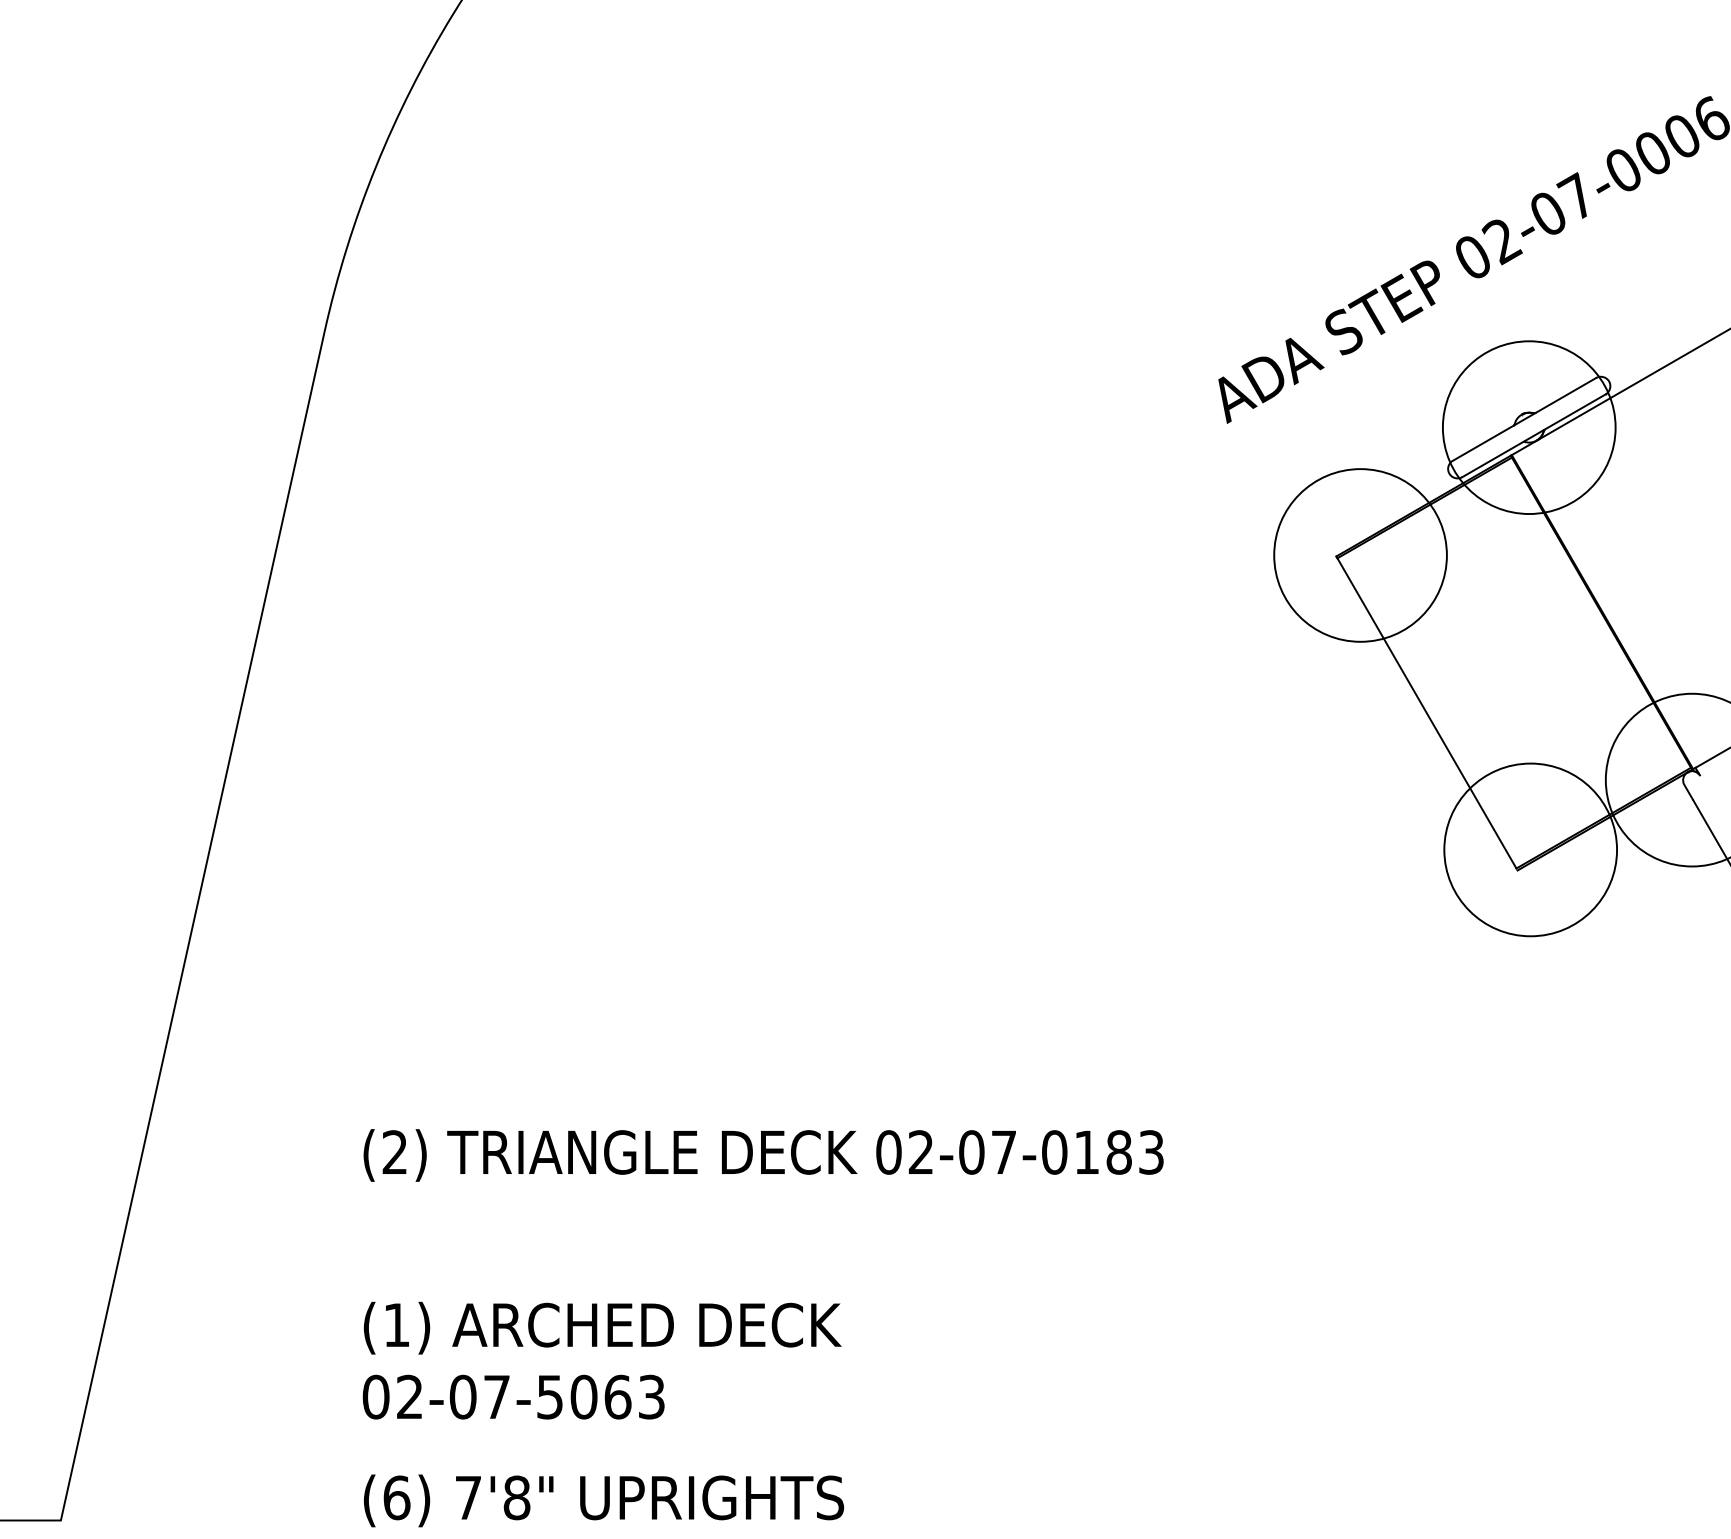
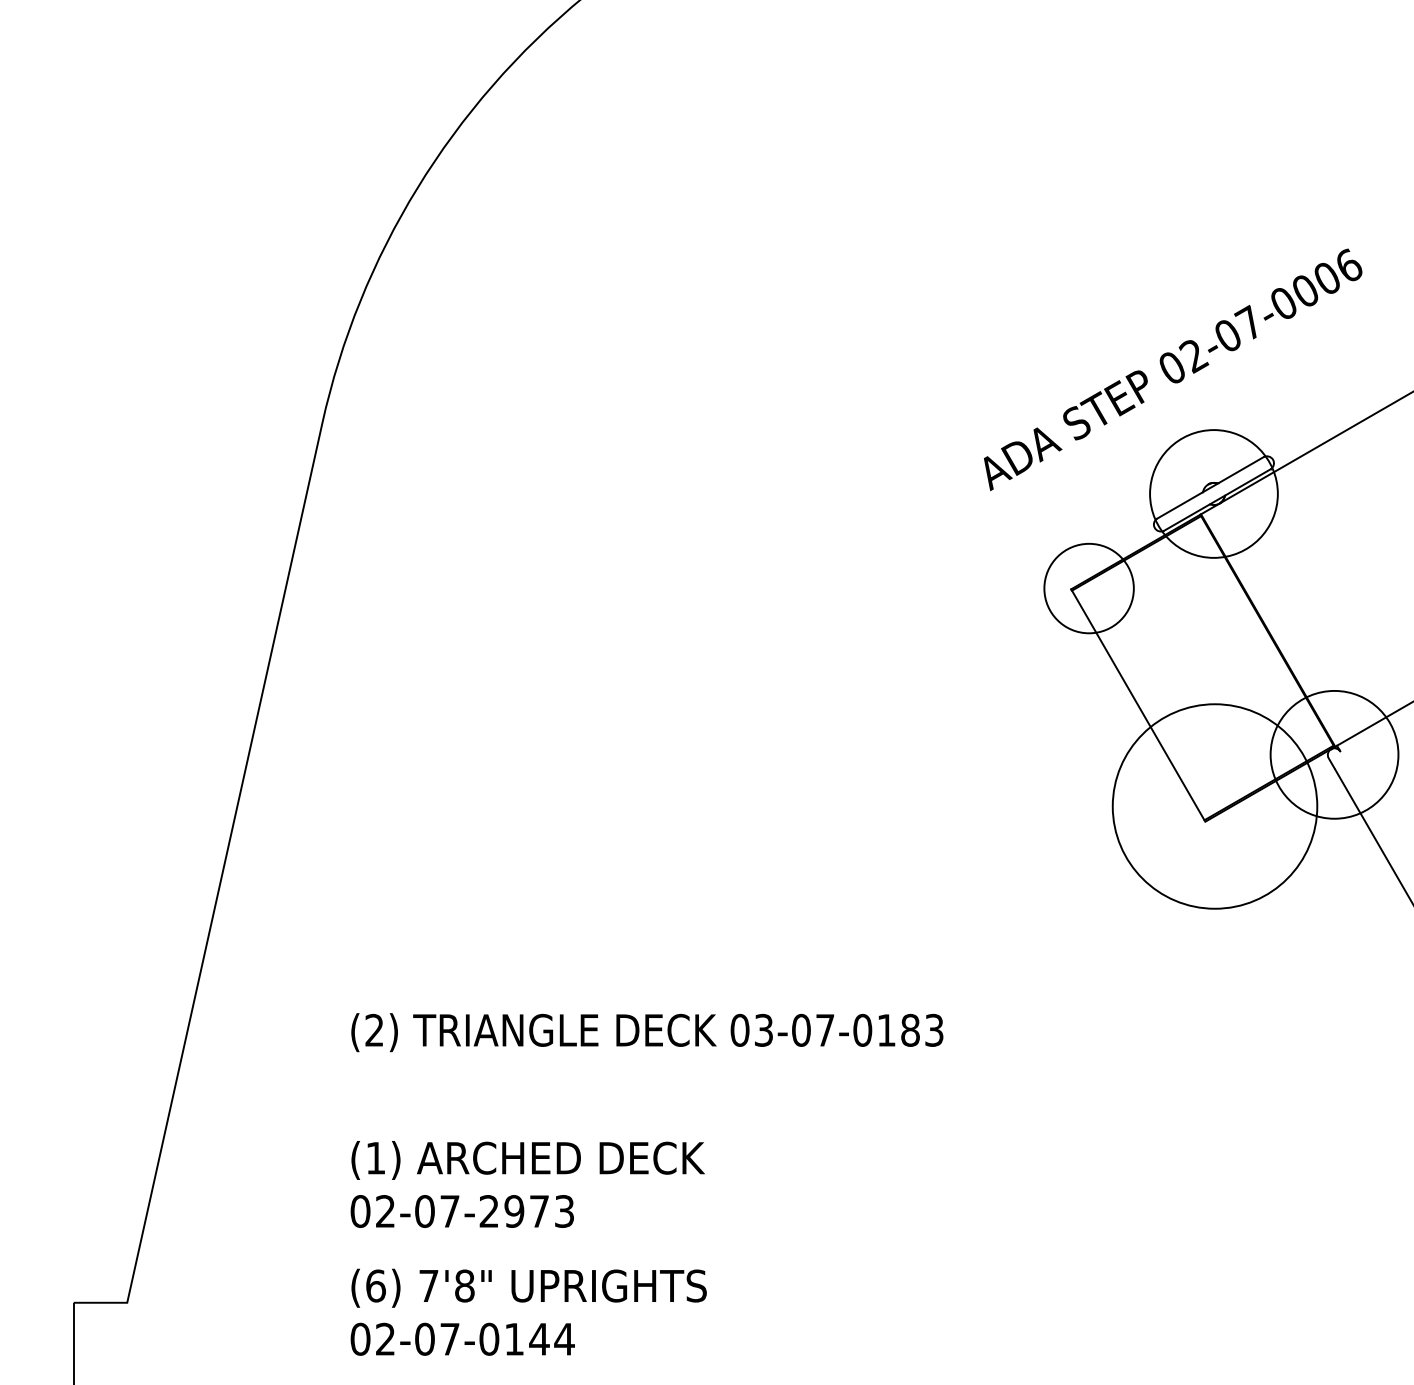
circle: (1361, 555) -> (1089, 588), size x0.7
circle: (1529, 849) -> (1214, 806), size x1.6
text: (920, 1152) -> (763, 1030), 02-07-0183 -> 03-07-0183
text: (584, 1397) -> (514, 1211), 02-07-5063 -> 02-07-2973

